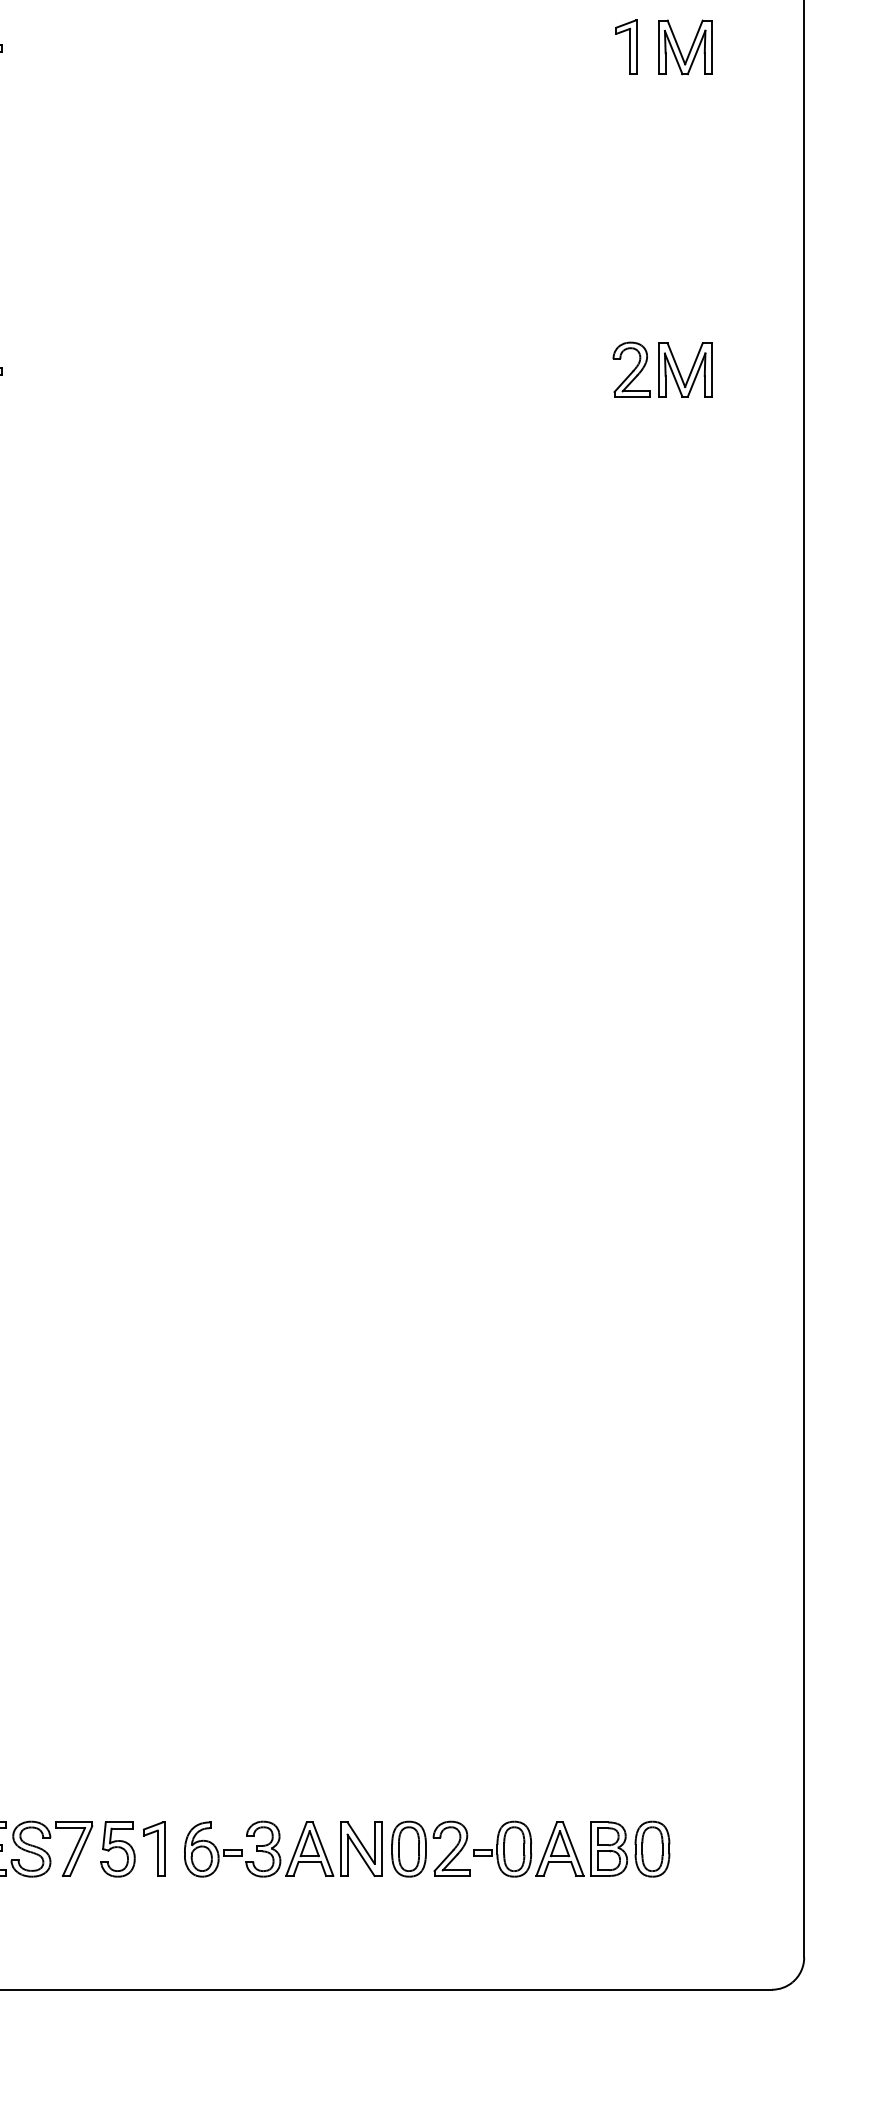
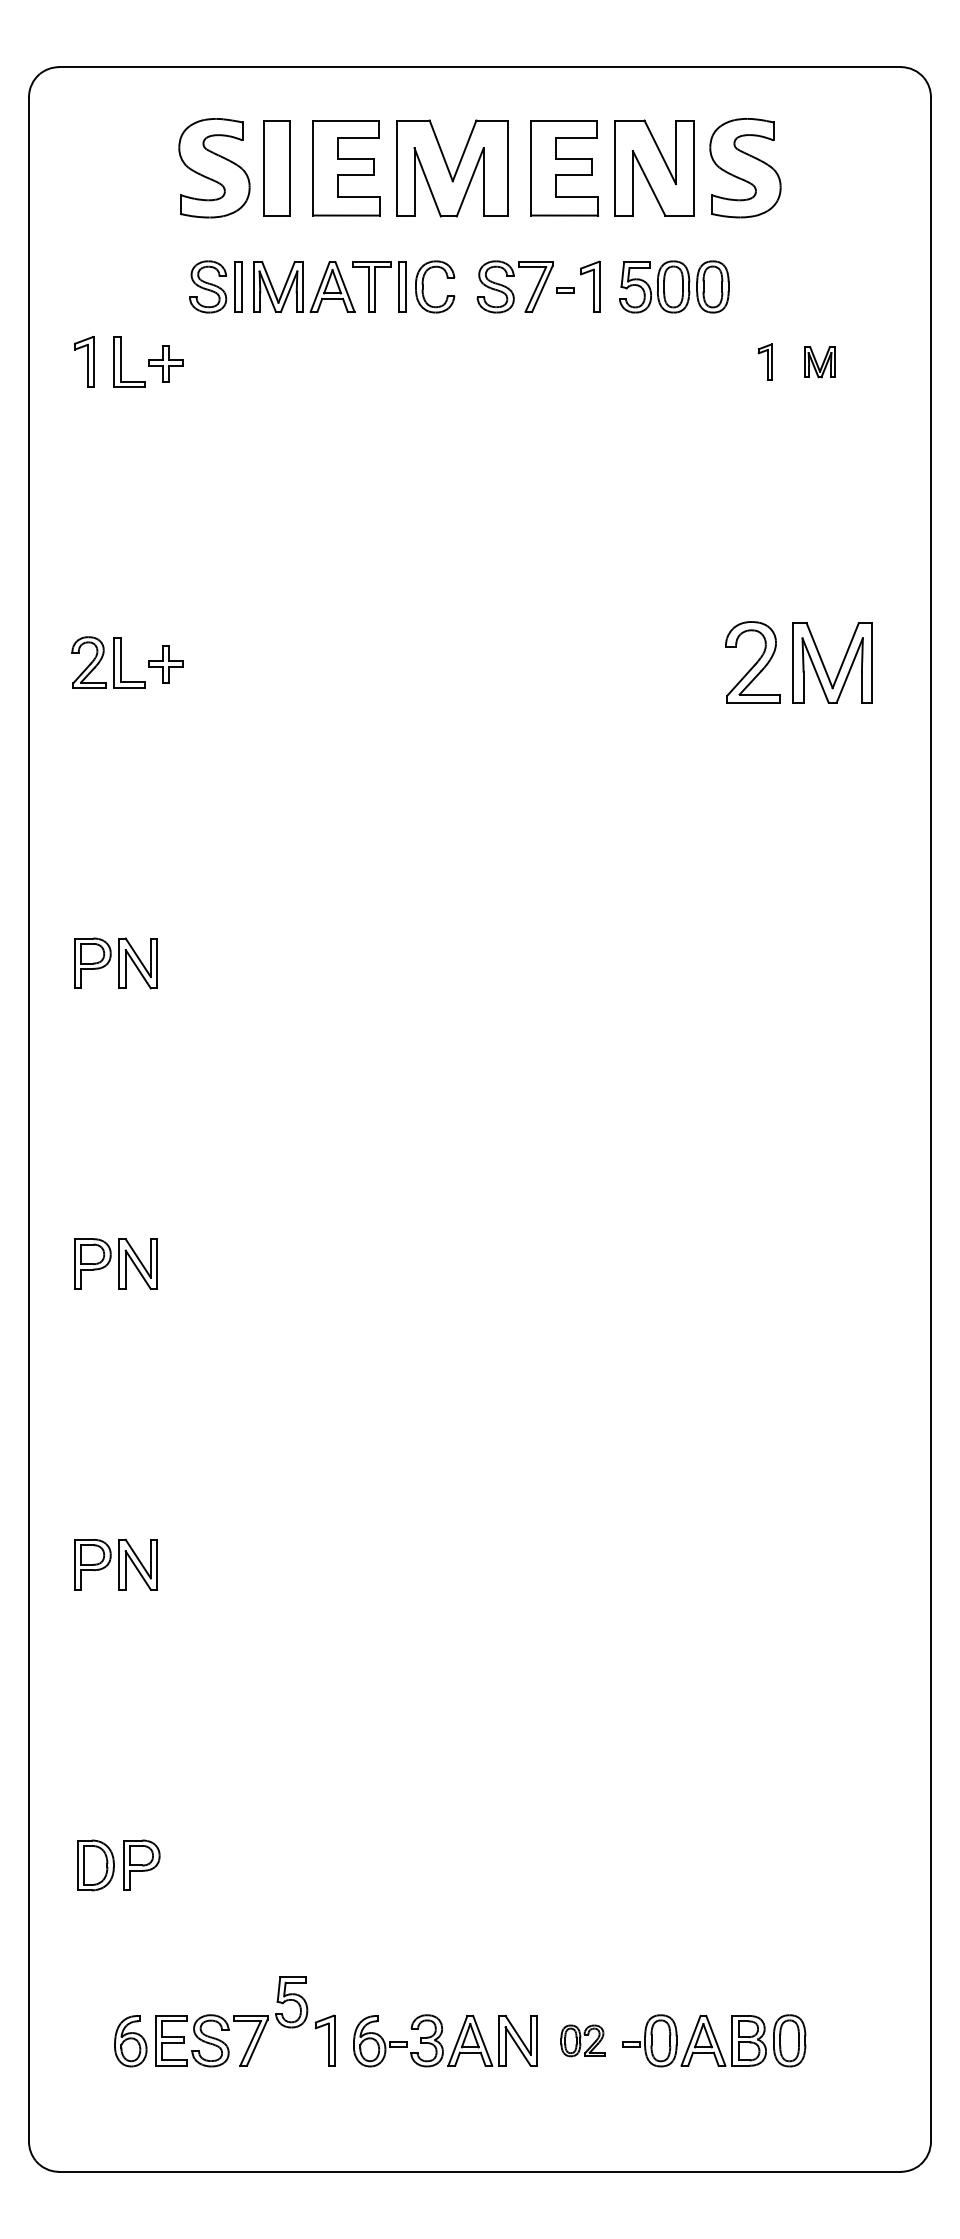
part: (626, 46) -> (765, 361), size x0.7
part: (684, 47) -> (819, 362), size x0.6
part: (662, 369) -> (798, 662), size x1.6
part: (430, 1848) -> (582, 2040), size x0.6
part: (117, 1849) -> (291, 2002), moved

